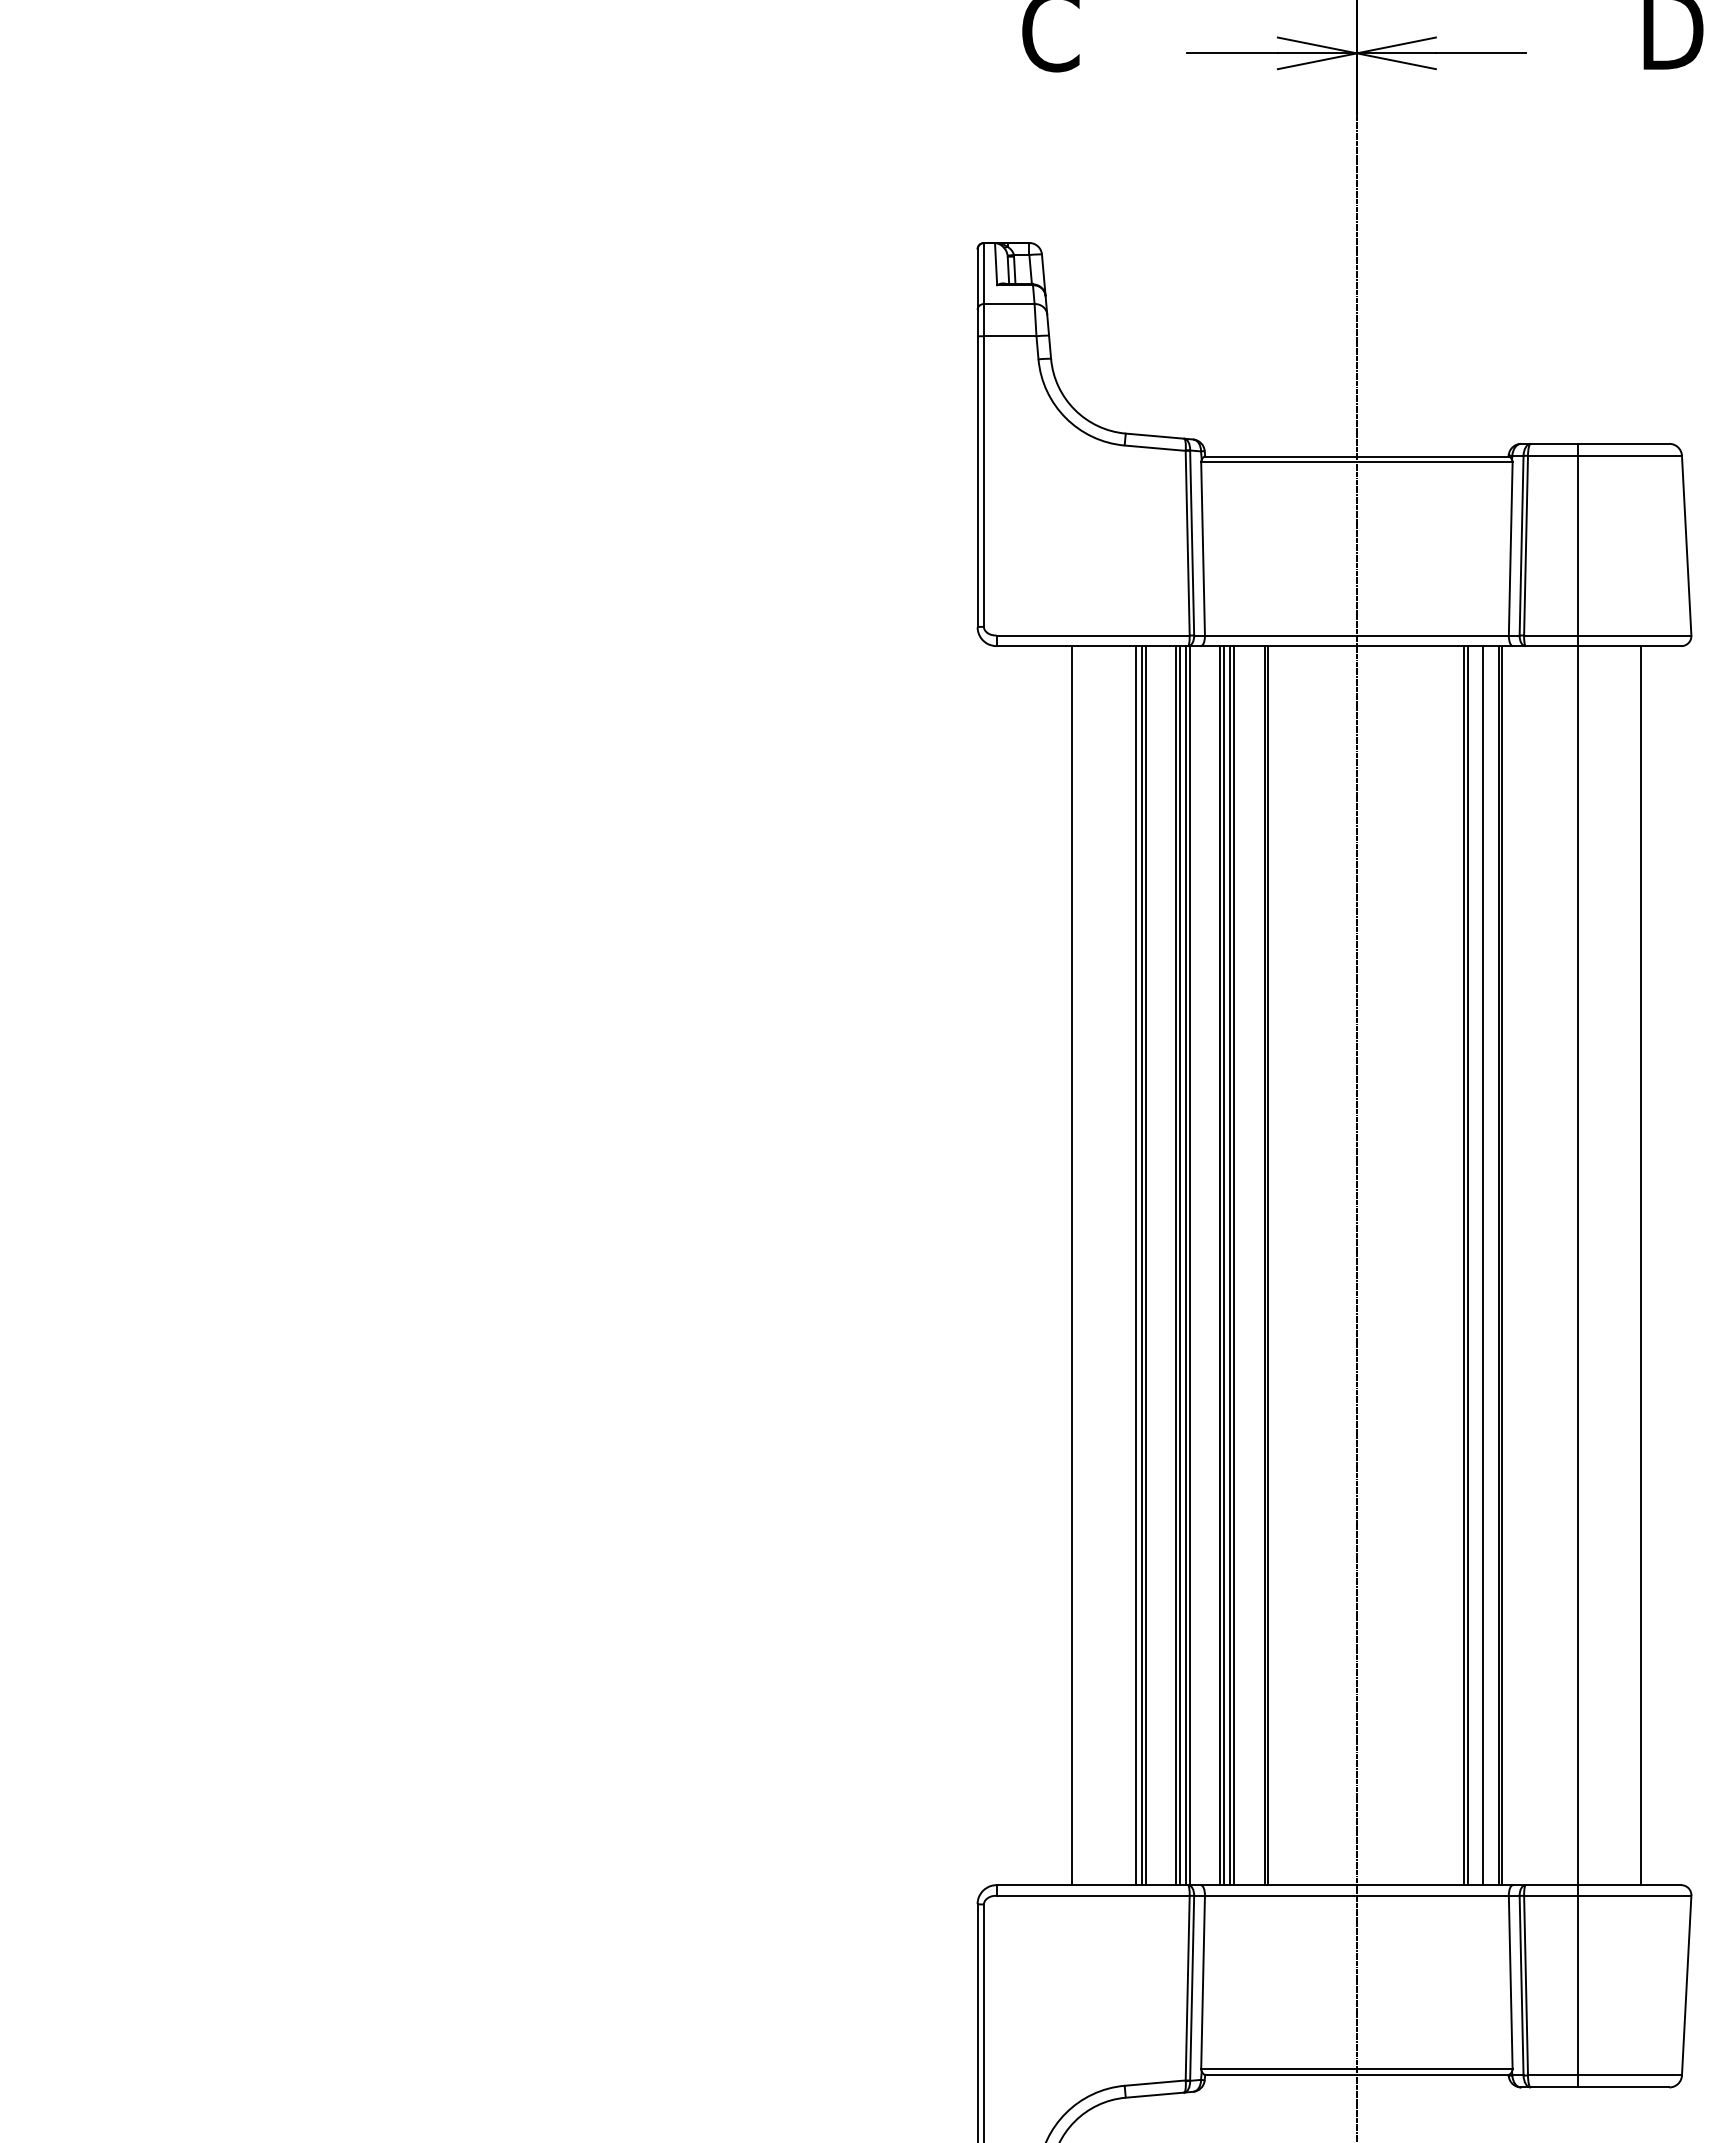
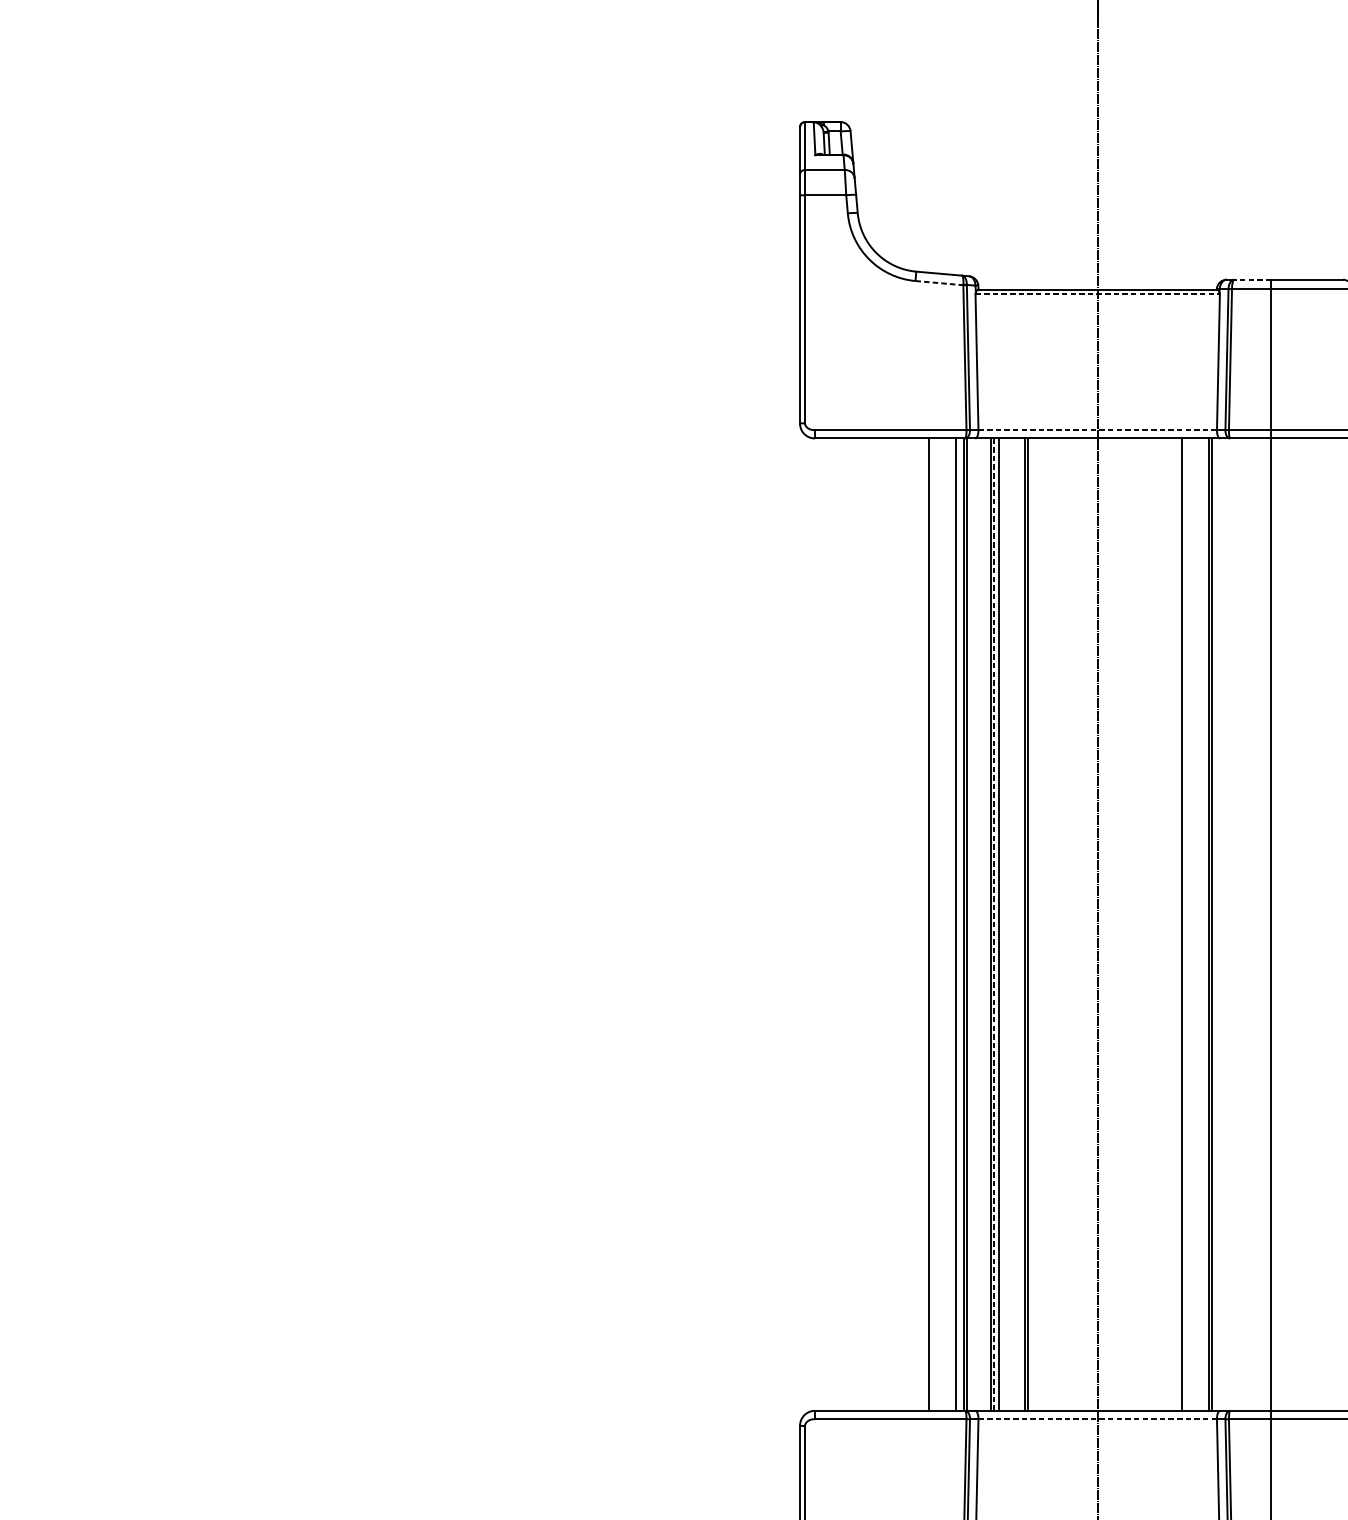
line: (1554, 443) -> (1252, 279), solid -> dashed
line: (1155, 448) -> (939, 283), solid -> dashed
line: (1356, 462) -> (1097, 294), solid -> dashed
line: (1356, 635) -> (1097, 430), solid -> dashed
line: (1072, 1265) -> (874, 924), removed
line: (1135, 1265) -> (923, 924), removed
line: (1145, 1265) -> (931, 924), removed
line: (1179, 1265) -> (958, 924), removed
line: (1224, 1265) -> (993, 924), solid -> dashed
line: (1234, 1265) -> (1001, 924), removed
line: (1468, 1265) -> (1185, 924), removed
line: (1483, 1265) -> (1197, 924), removed
line: (1641, 1265) -> (1321, 924), removed
line: (1356, 1895) -> (1097, 1418), solid -> dashed

